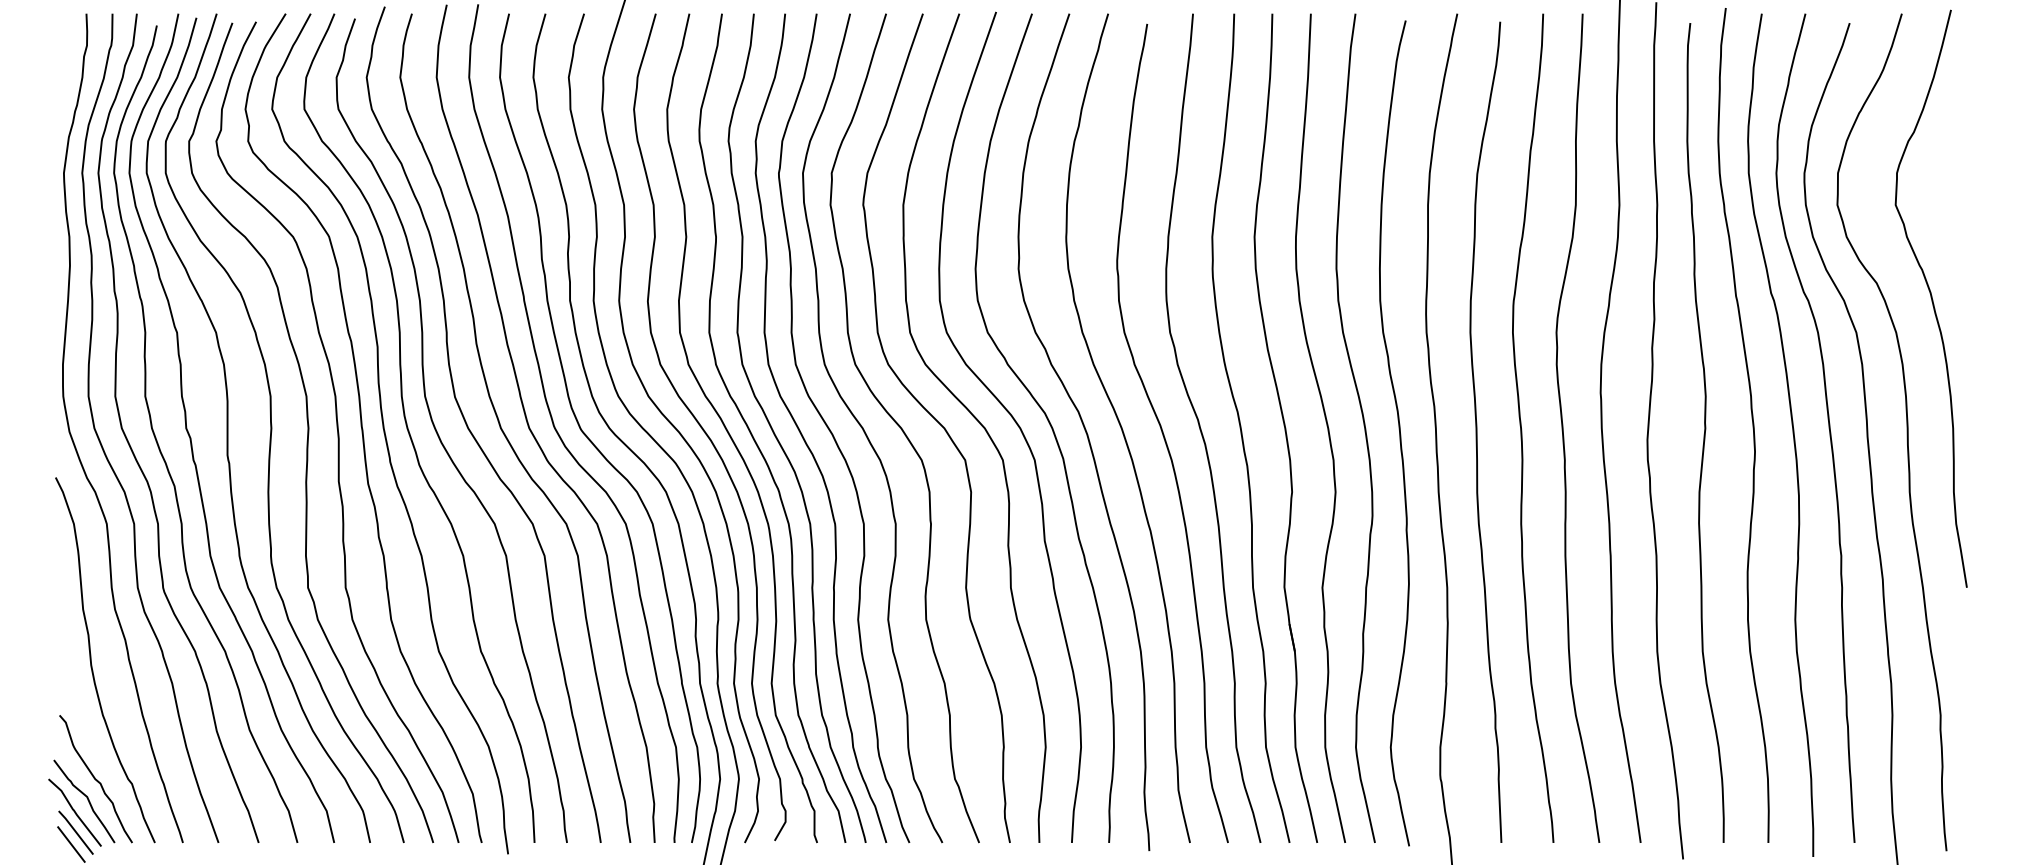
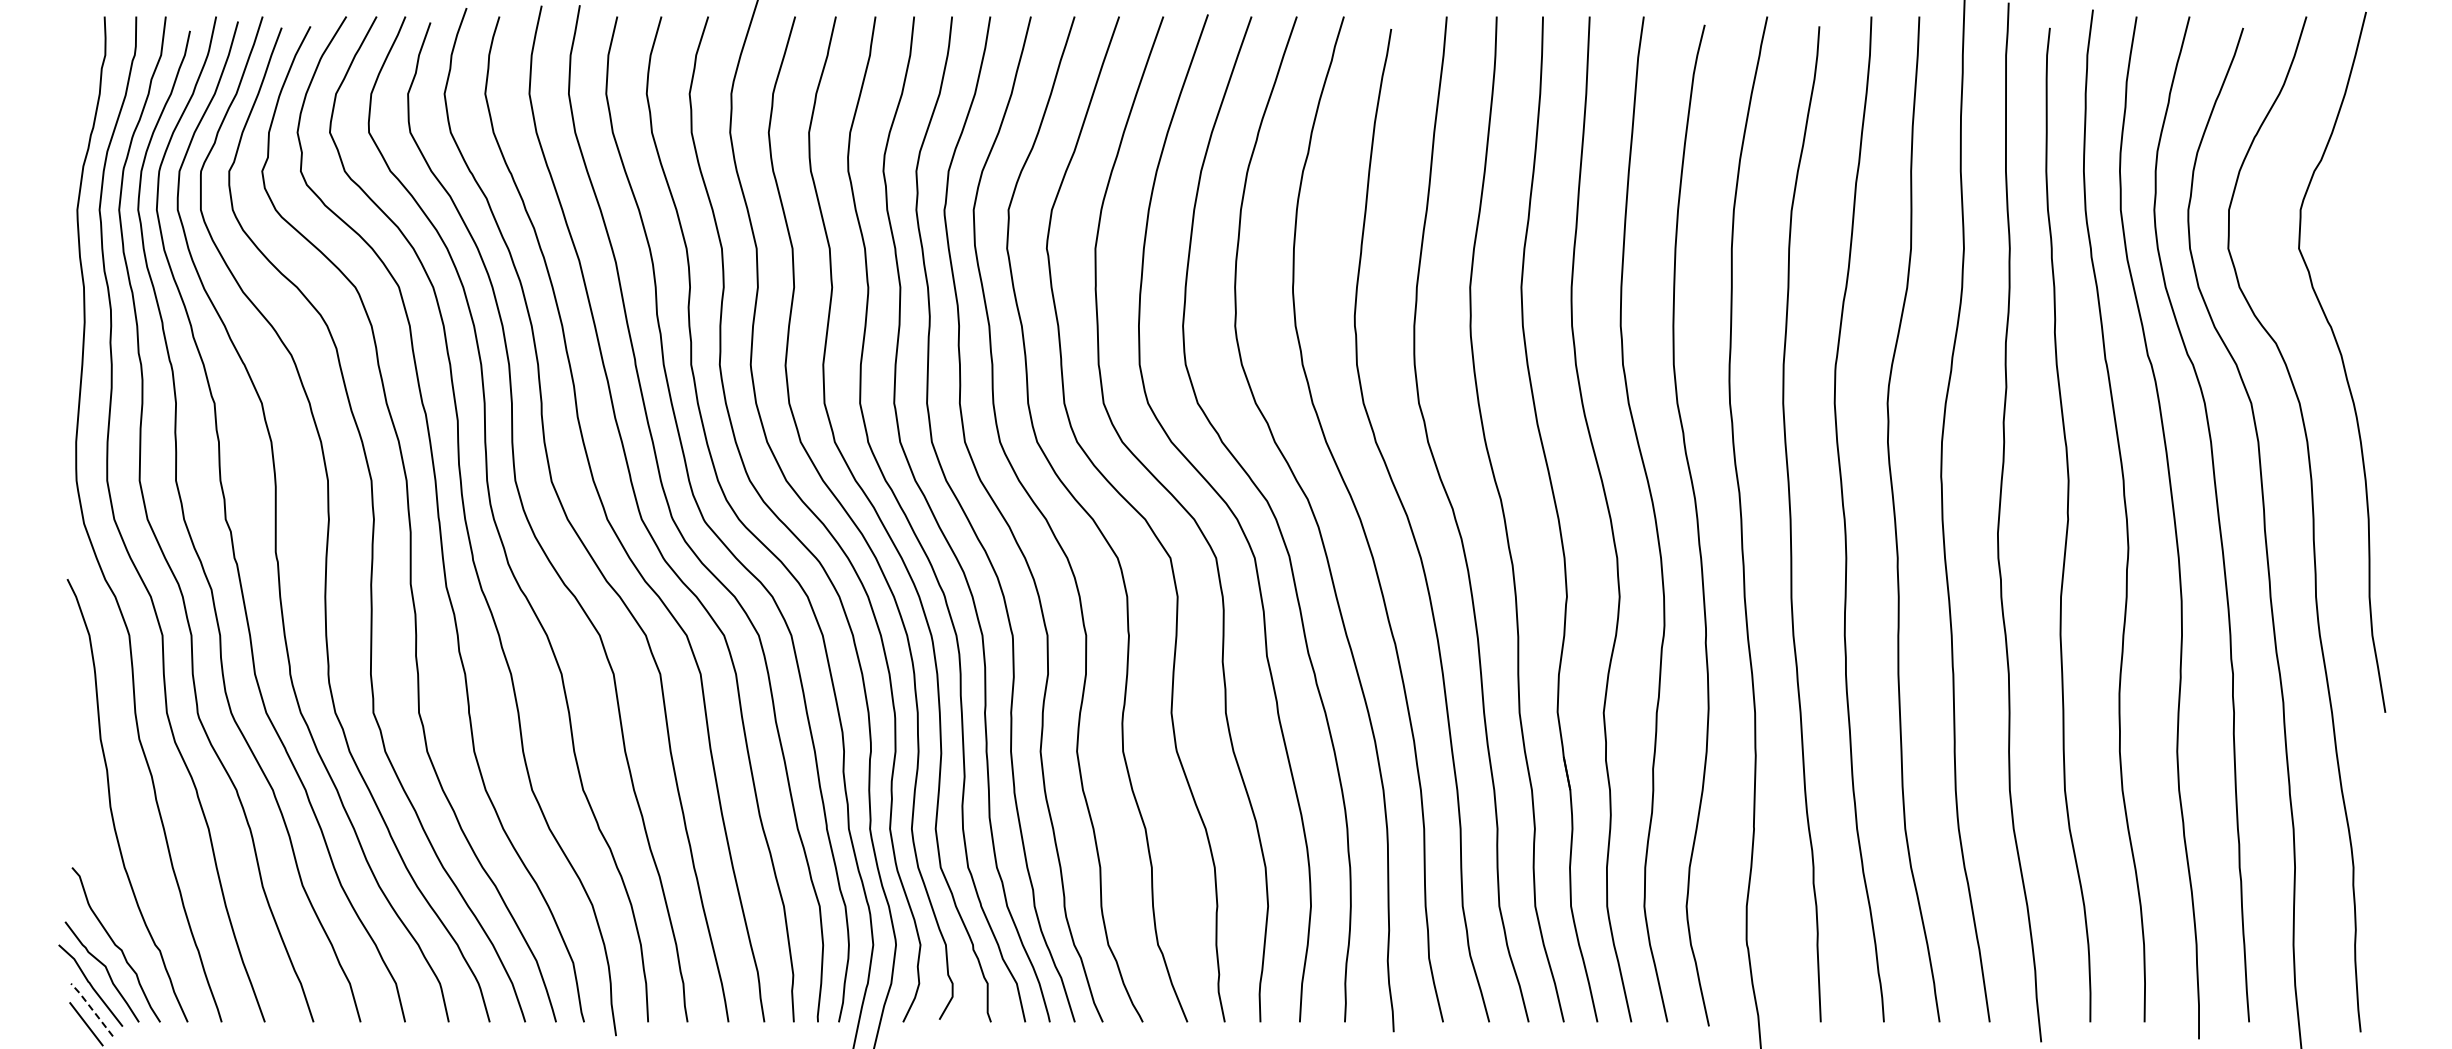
line: (75, 832) -> (91, 1009), solid -> dashed

